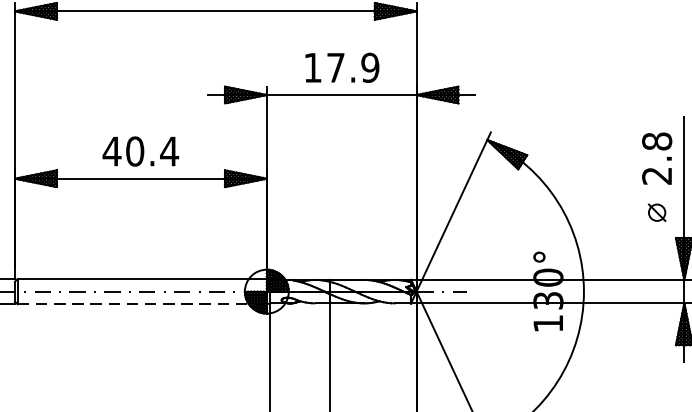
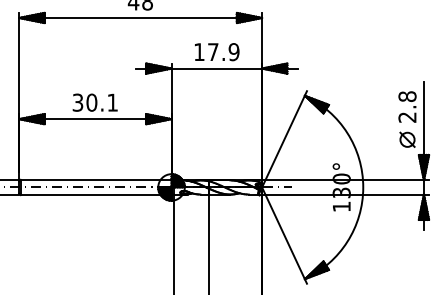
text: (141, 151) -> (95, 102), 40.4 -> 30.1
part: (657, 212) -> (407, 139), size x1.43
line: (142, 304) -> (96, 195), dashed -> solid

